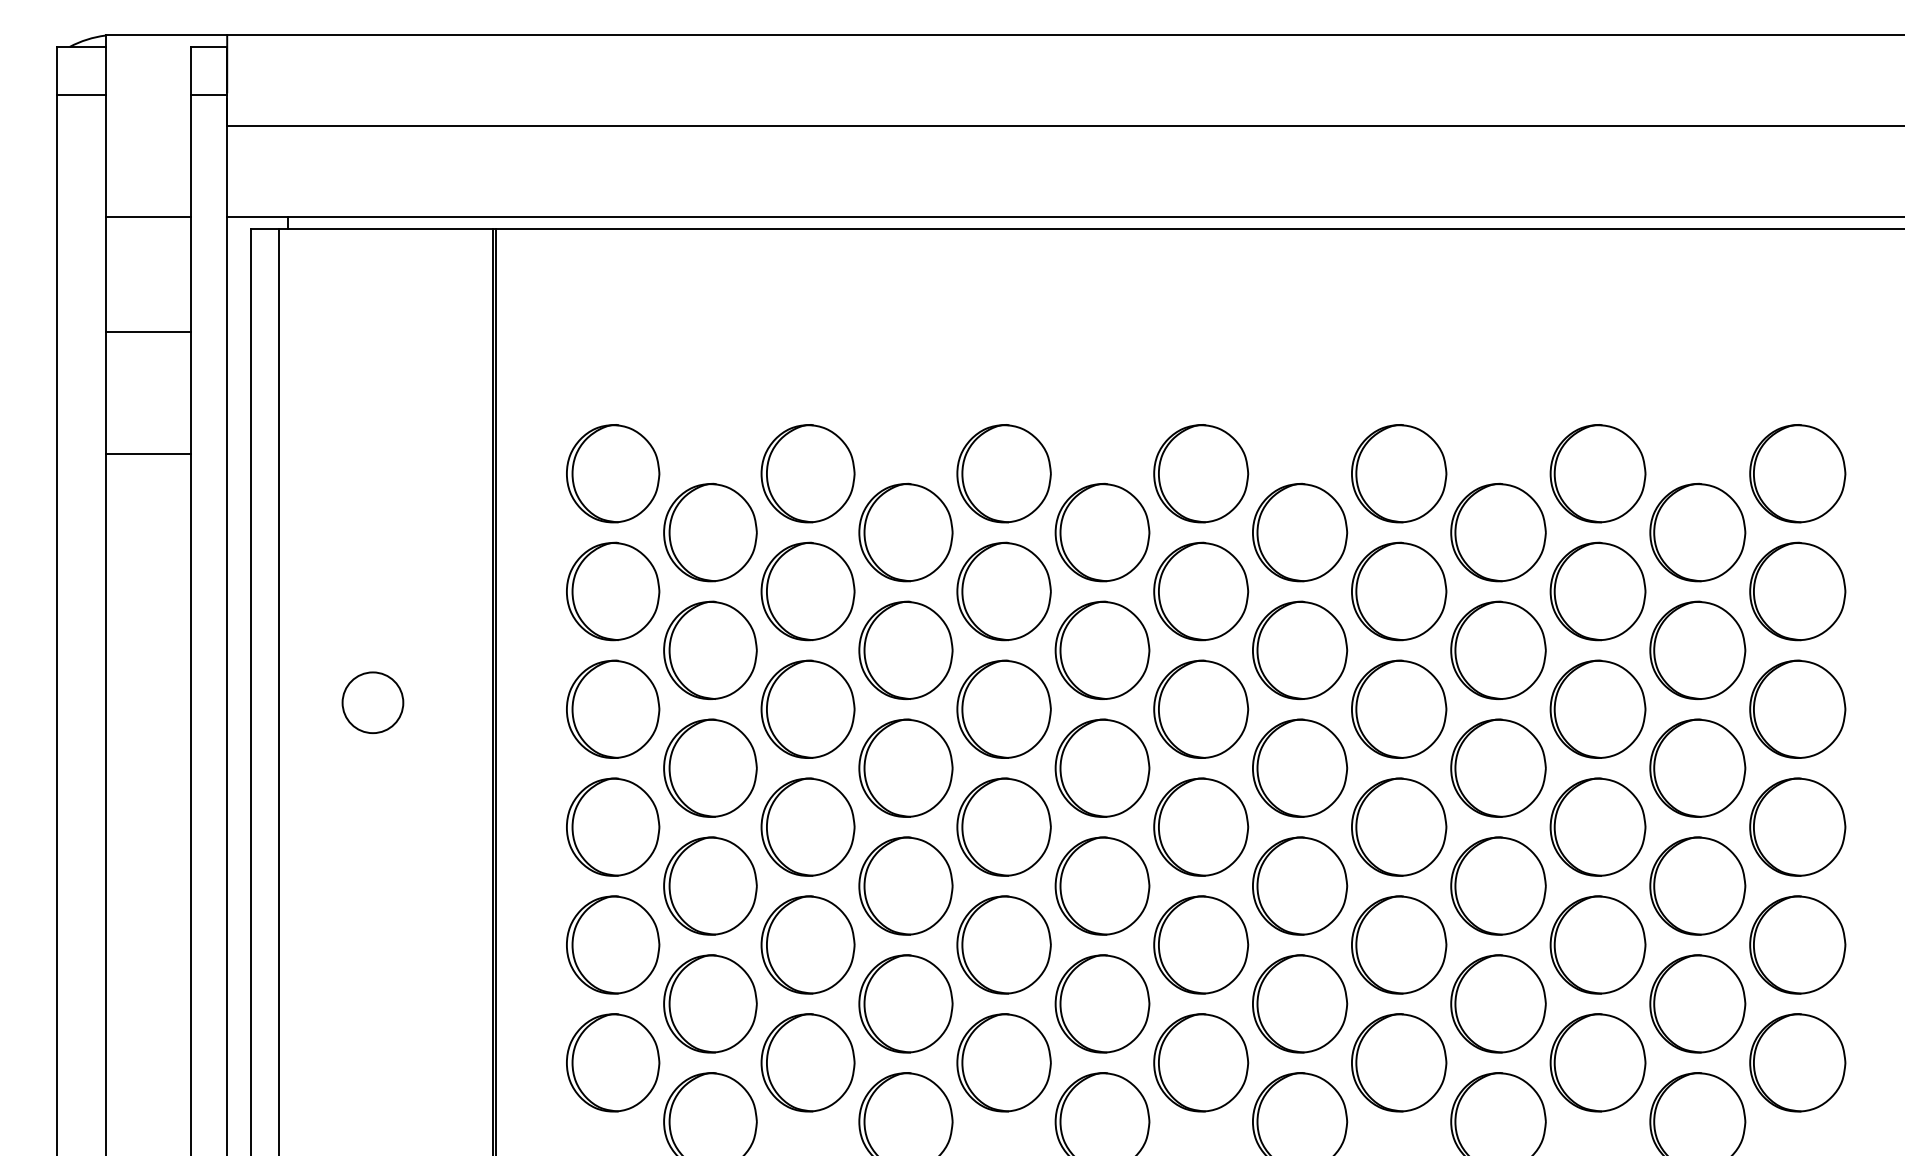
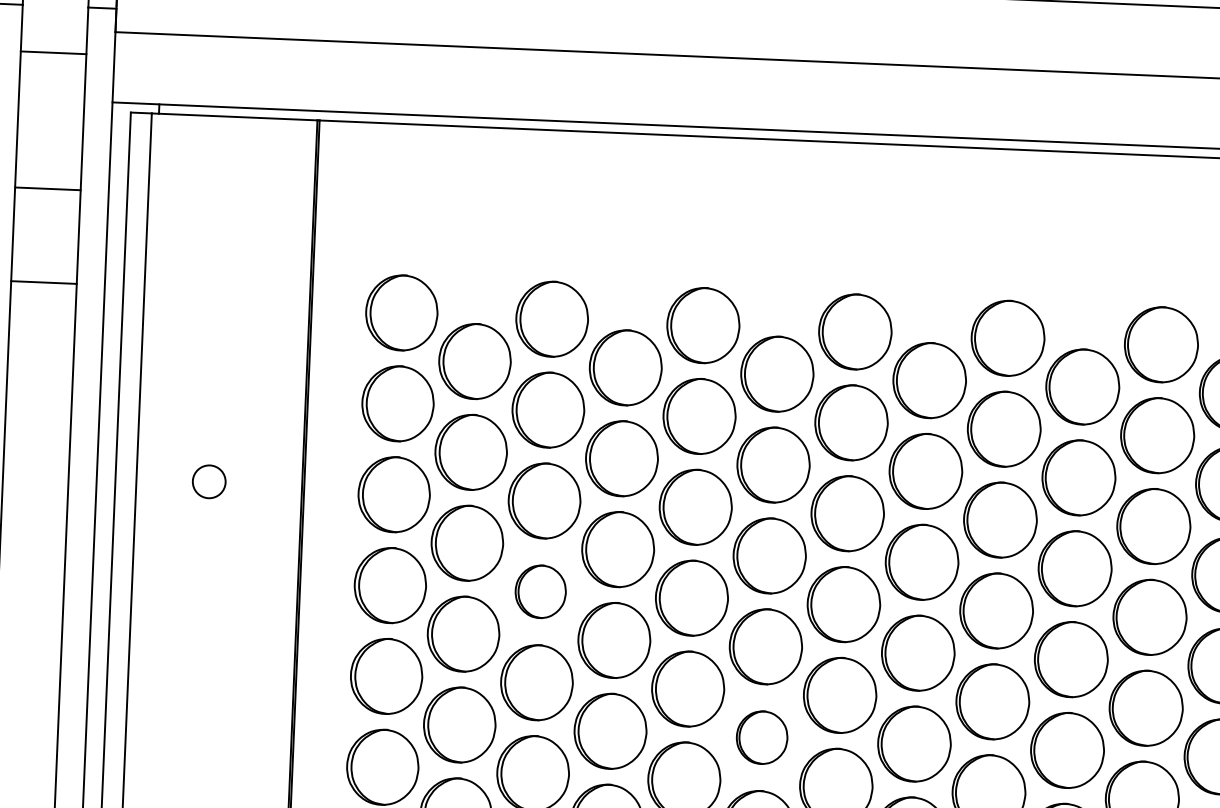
line: (147, 216) -> (53, 52), moved
circle: (372, 702) -> (208, 481), size x0.7
part: (807, 826) -> (540, 591), size x0.7
part: (1102, 1003) -> (762, 737), size x0.7

